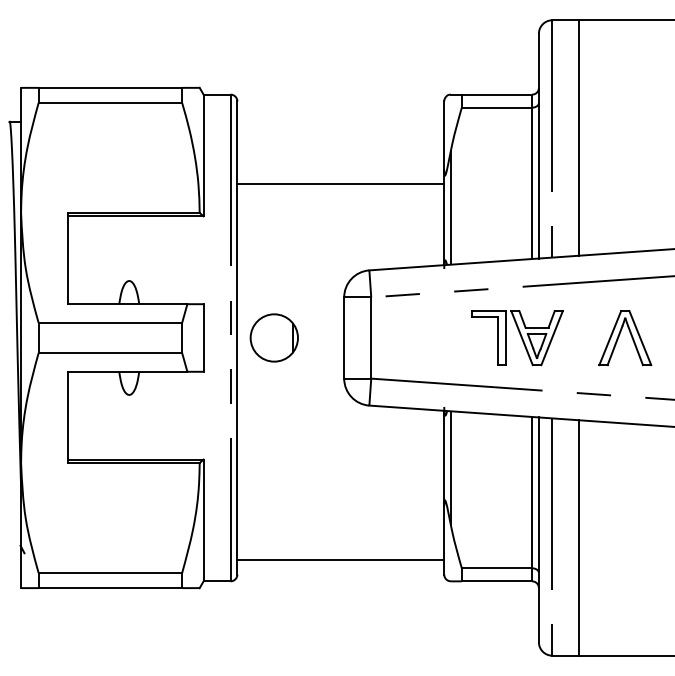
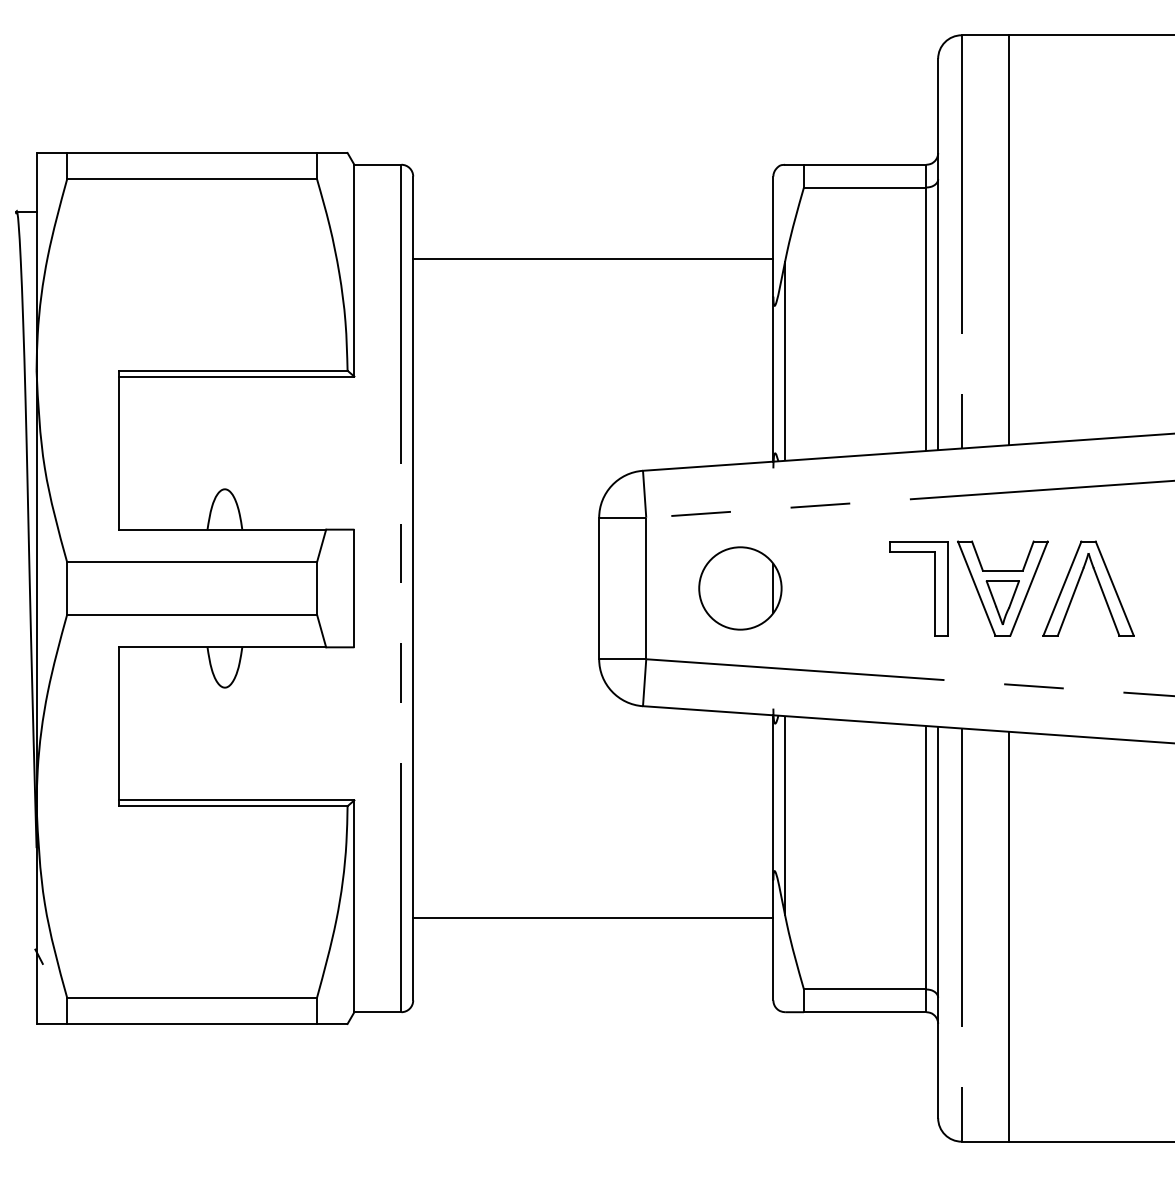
line: (340, 183) -> (592, 258), moved
part: (273, 337) -> (738, 587), moved
part: (517, 338) -> (968, 589), moved
line: (340, 560) -> (592, 918), moved

